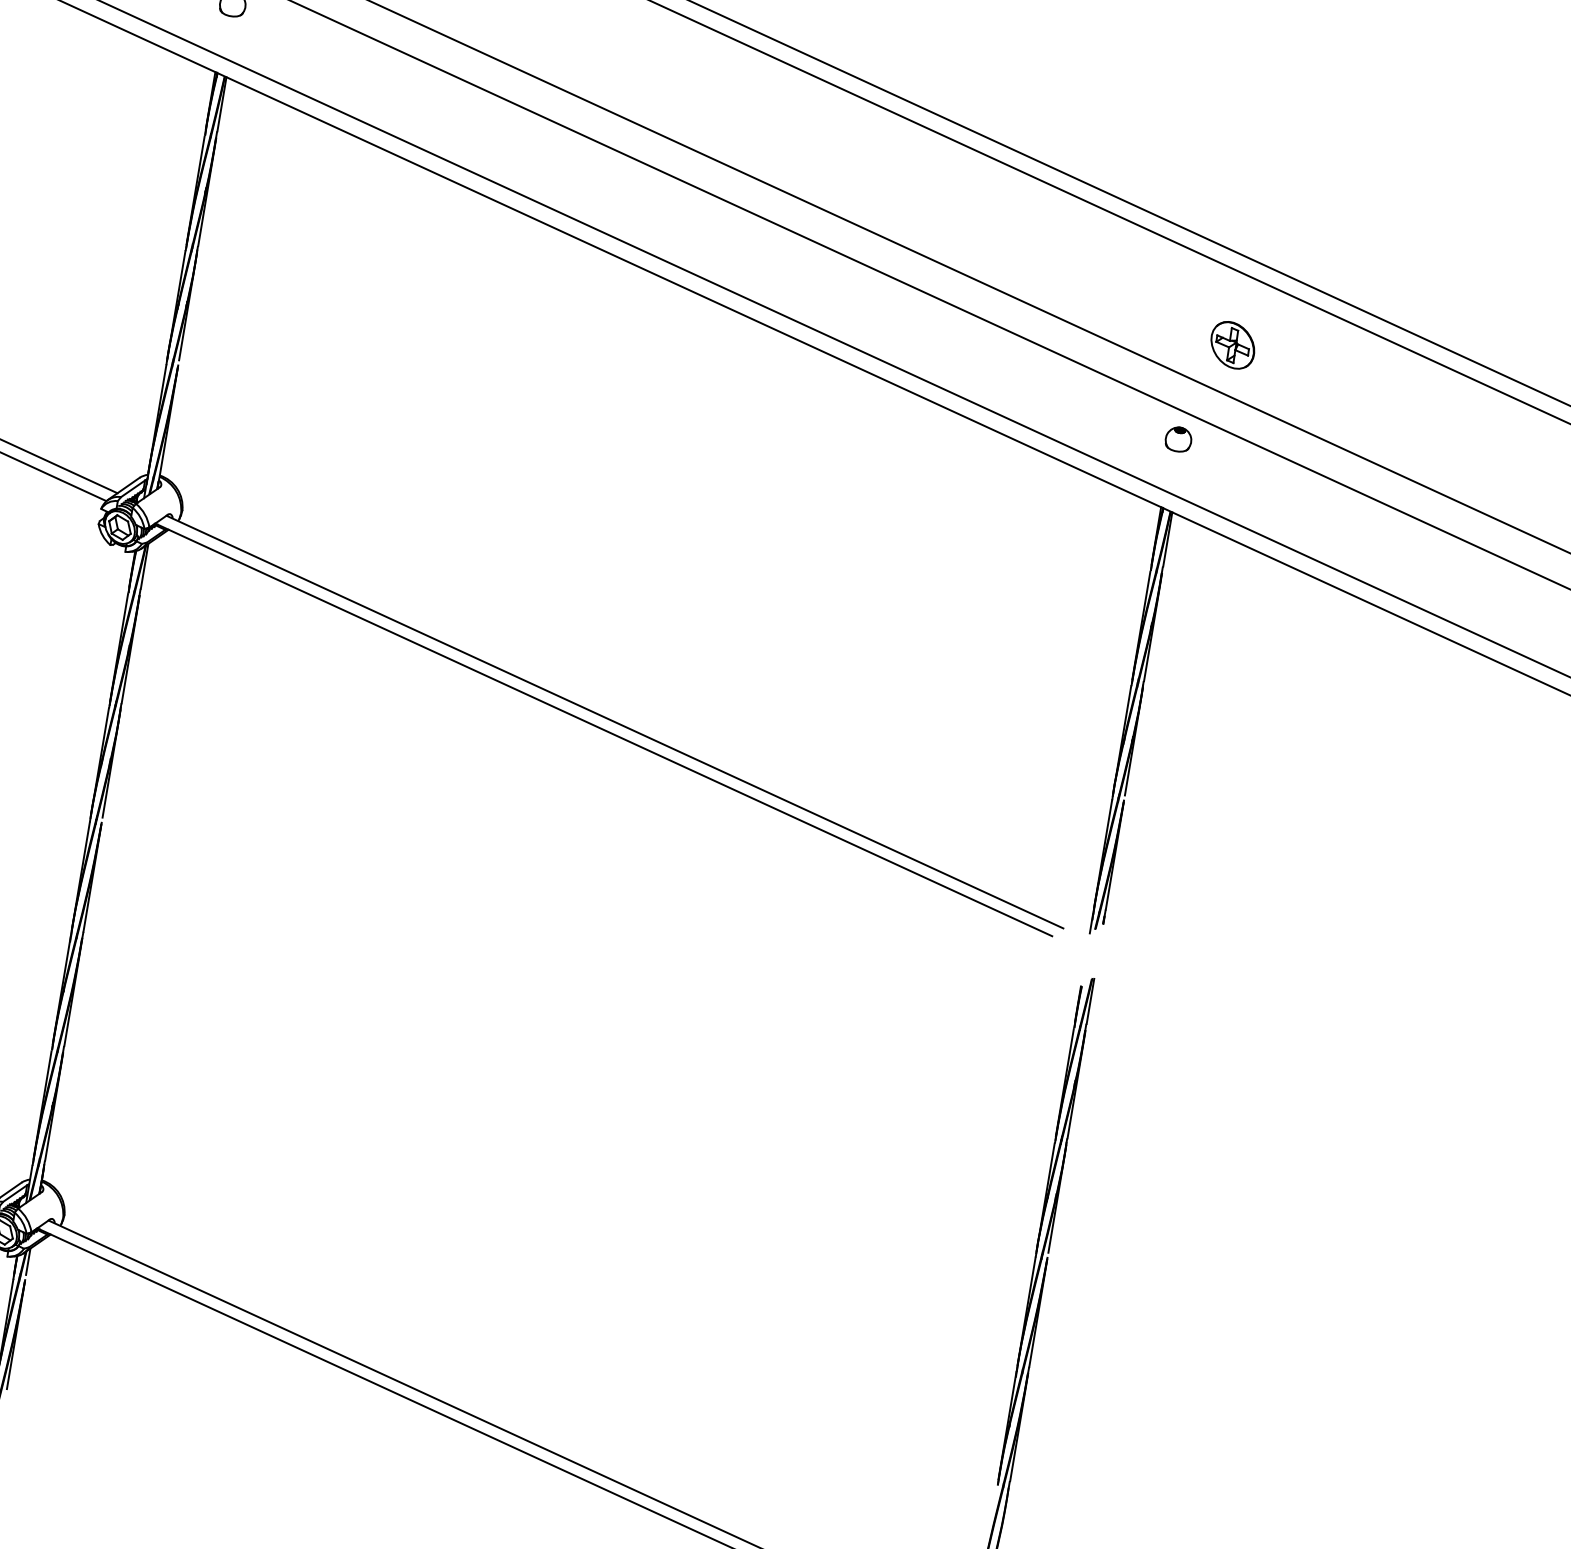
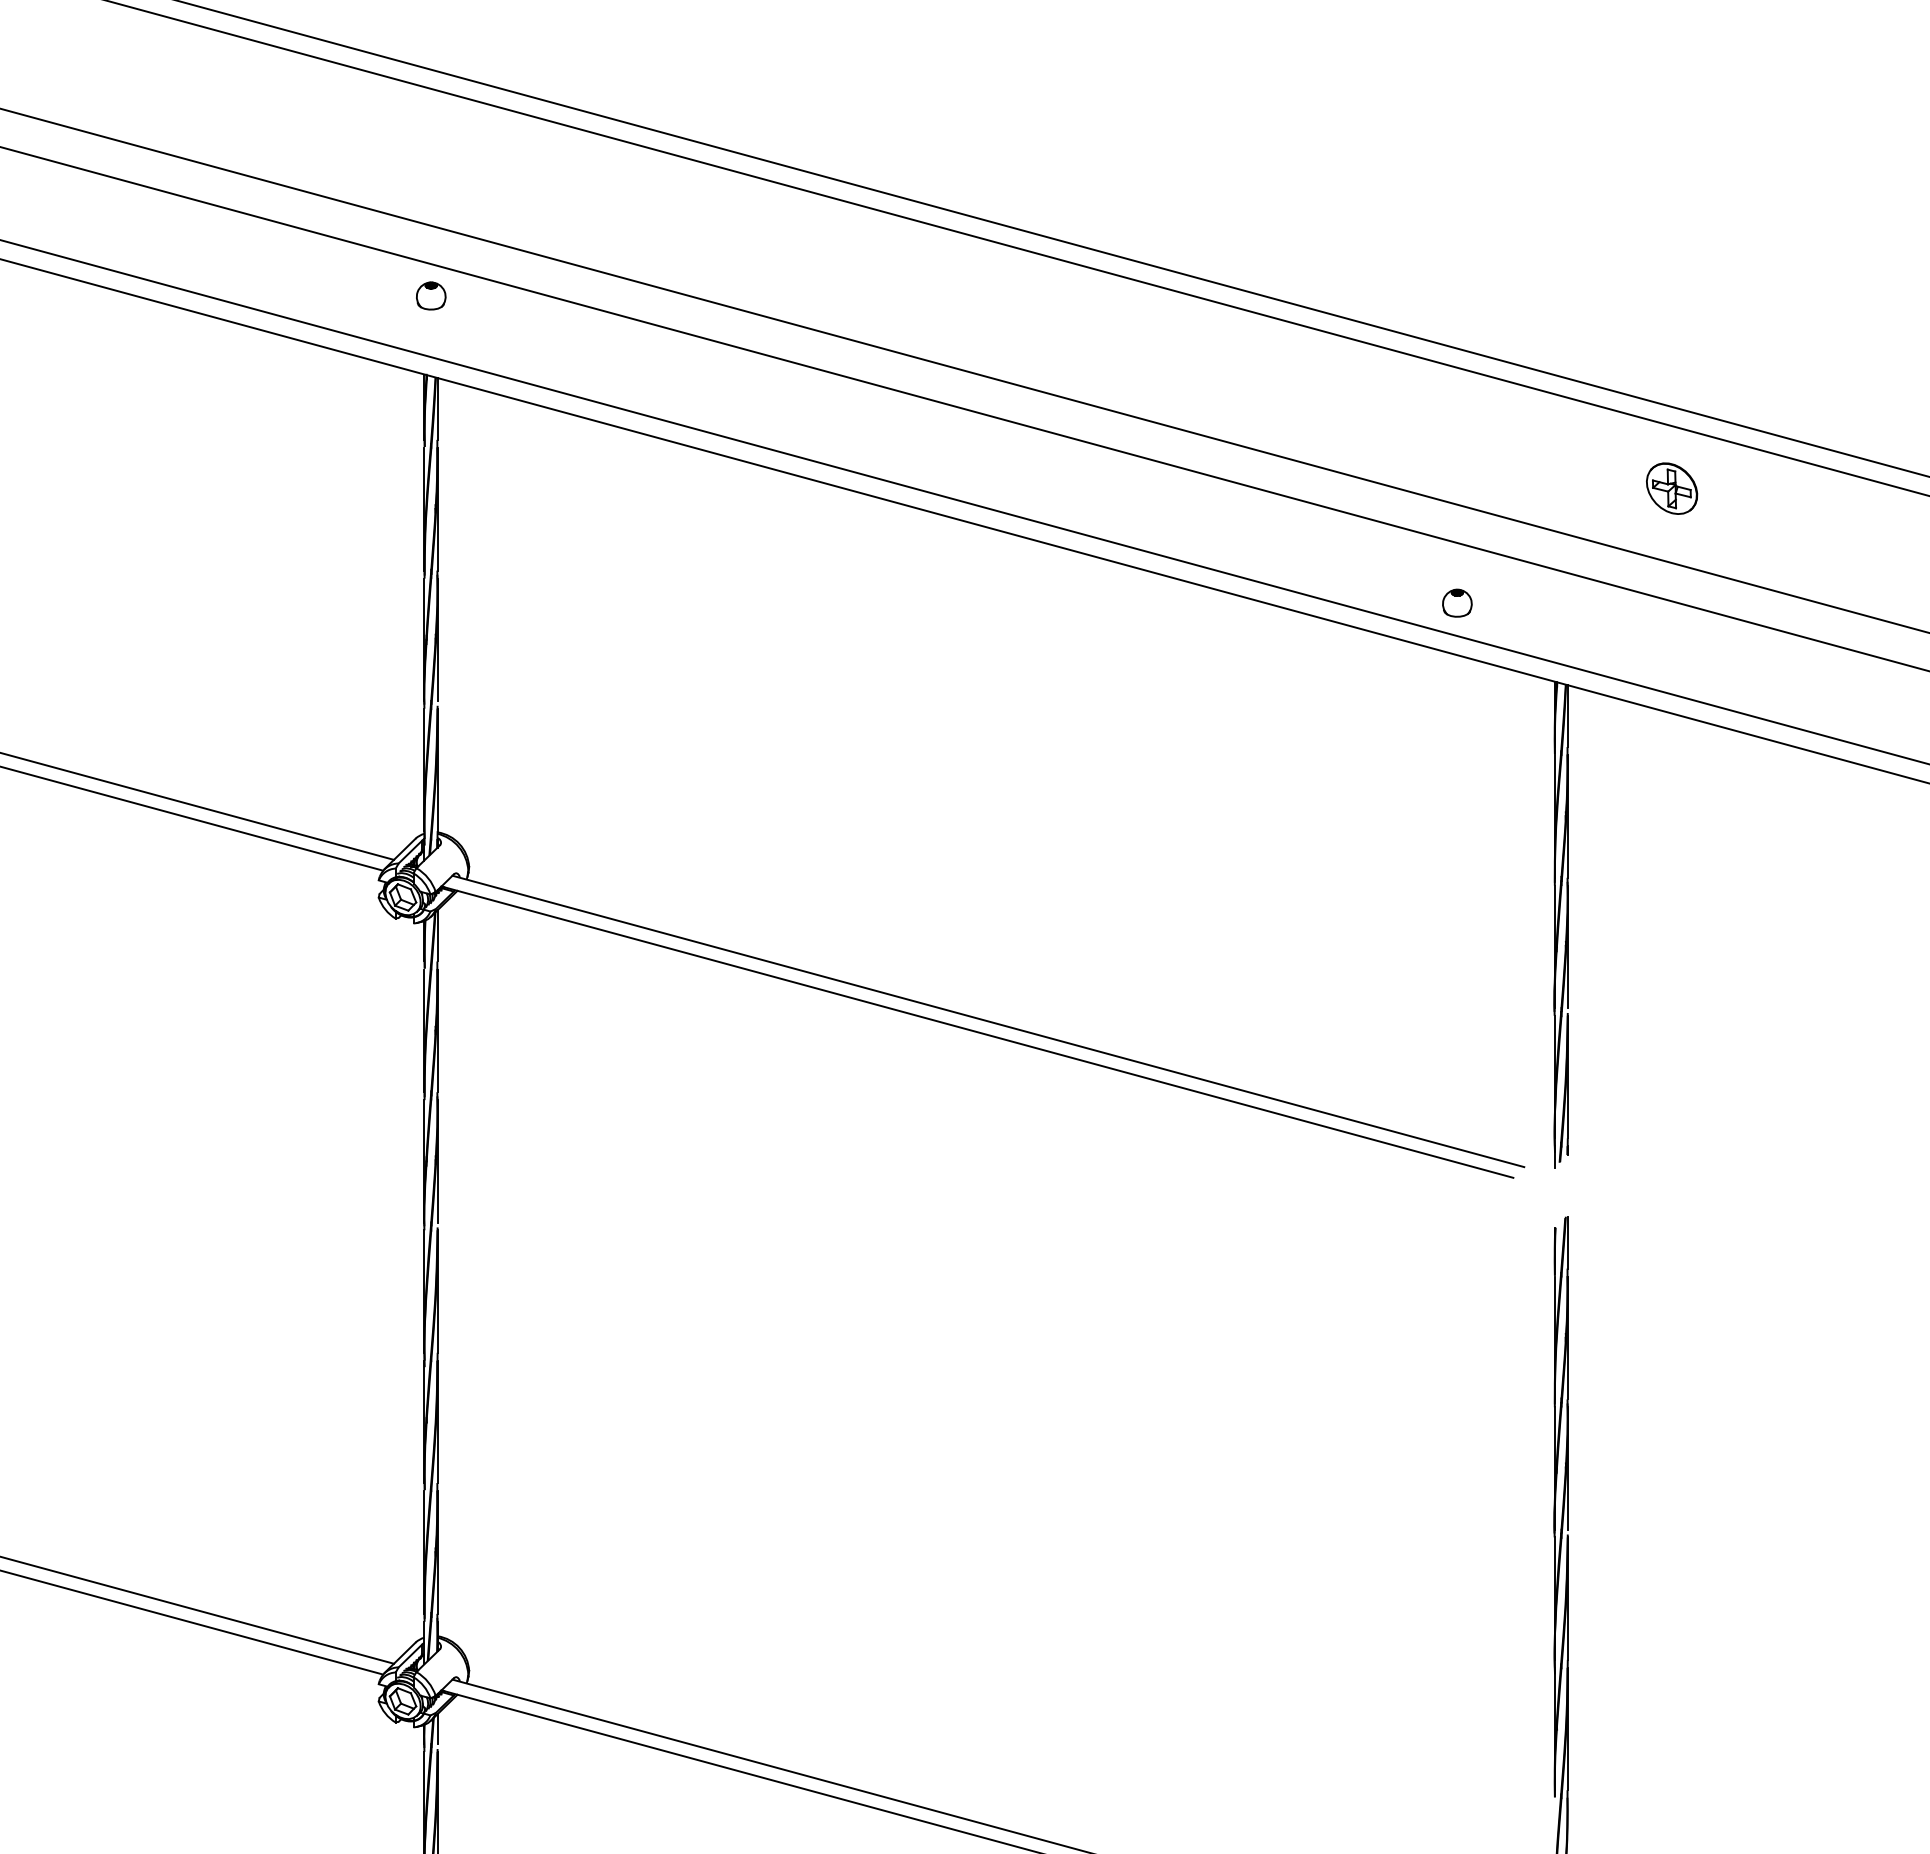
part: (1233, 345) -> (1672, 488), moved
part: (1178, 438) -> (1457, 602), moved

